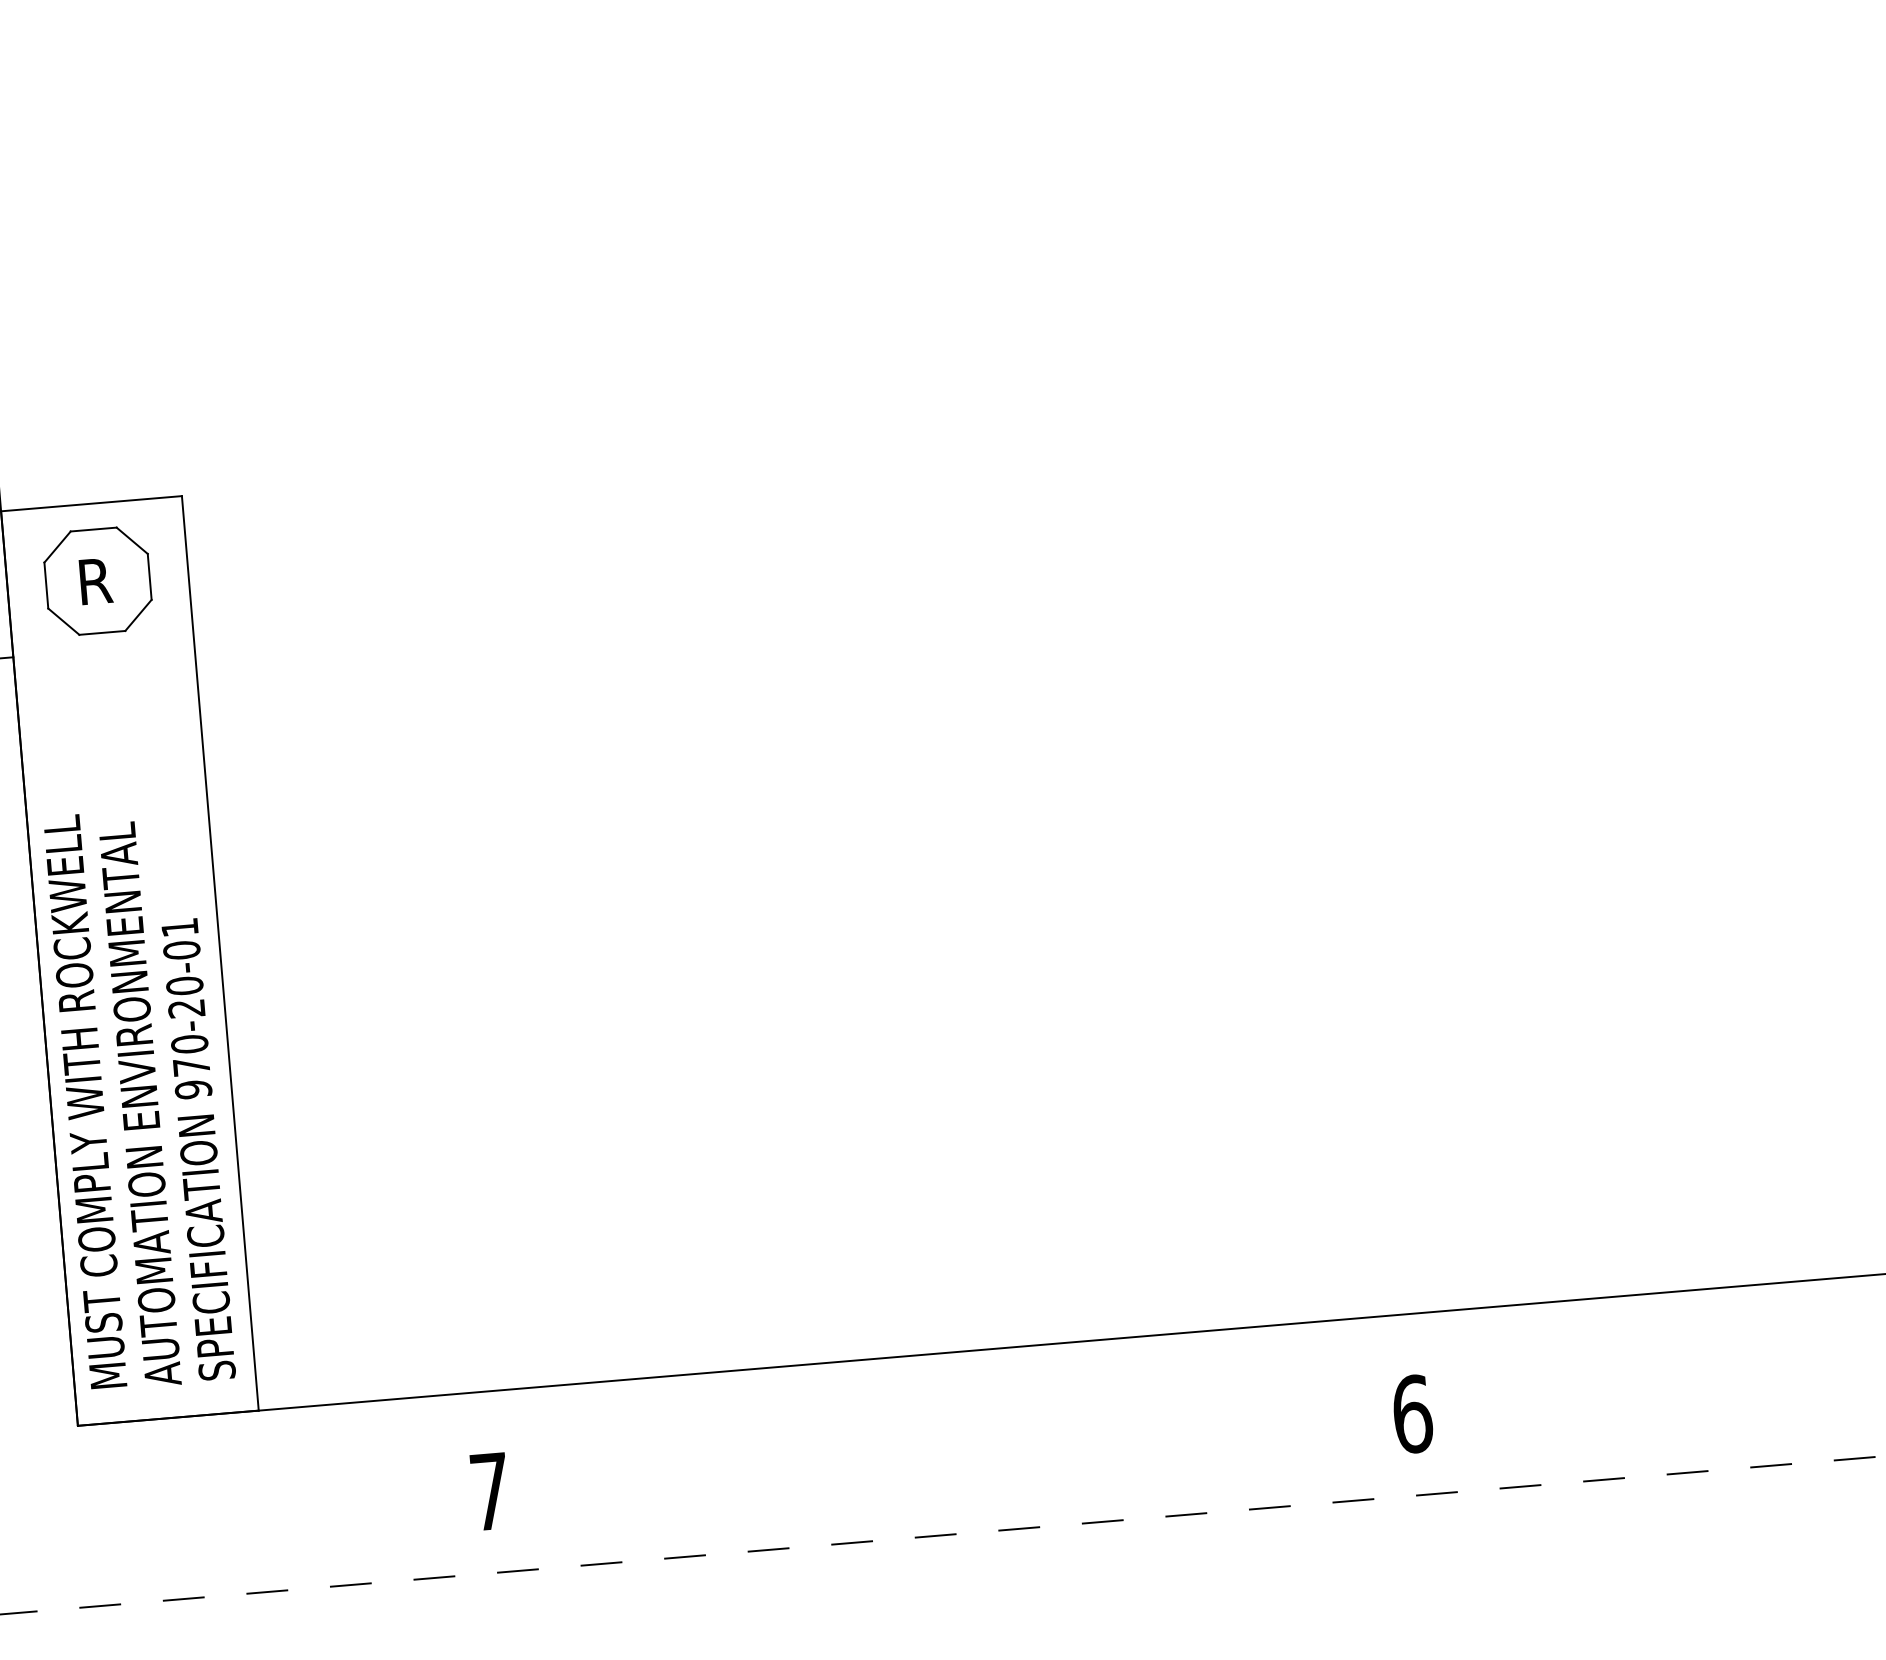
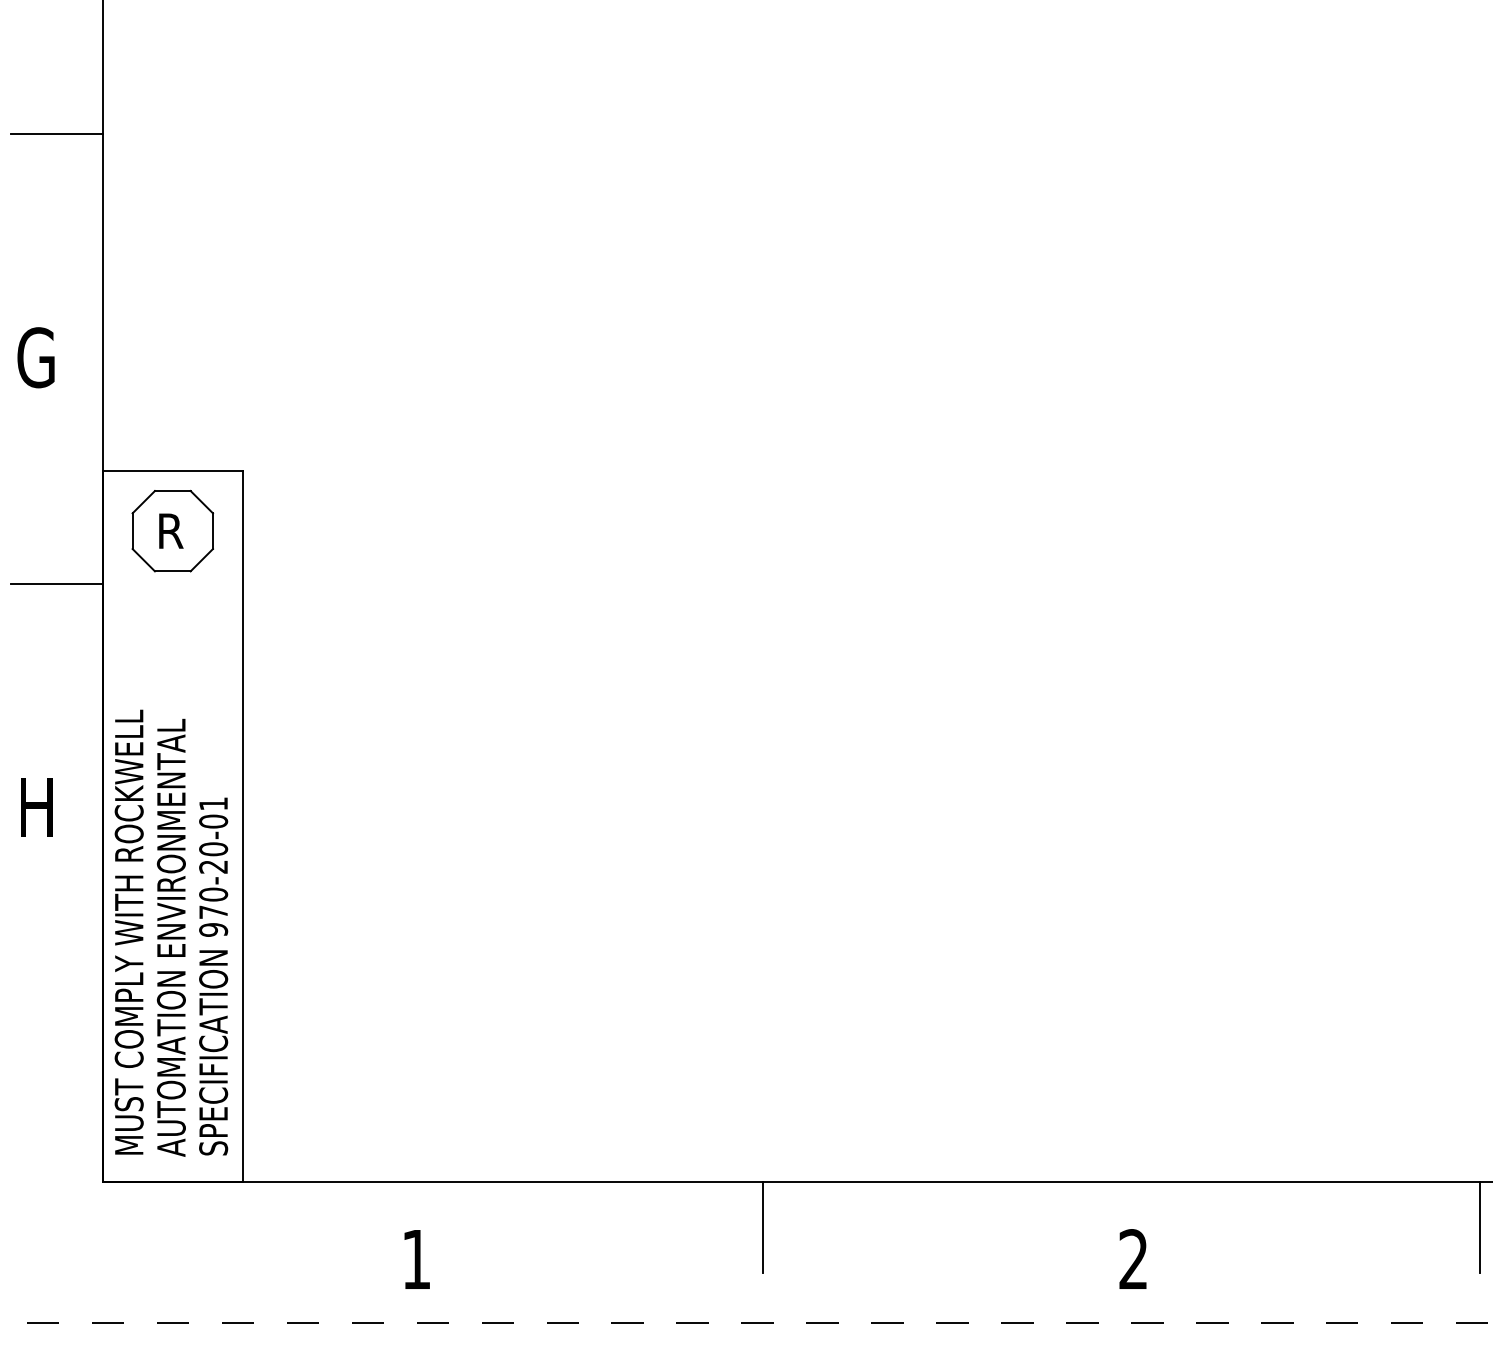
line: (1855, 1335) -> (1480, 1227), added
line: (932, 1413) -> (763, 1227), added
text: (1412, 1414) -> (1133, 1259), 6 -> 2
text: (490, 1491) -> (416, 1259), 7 -> 1

